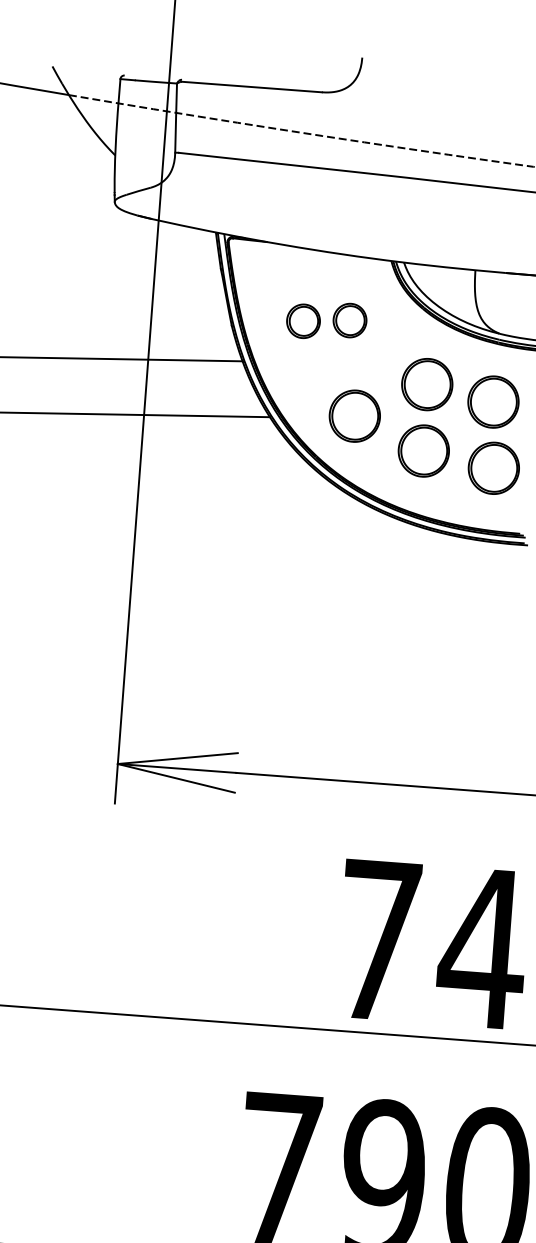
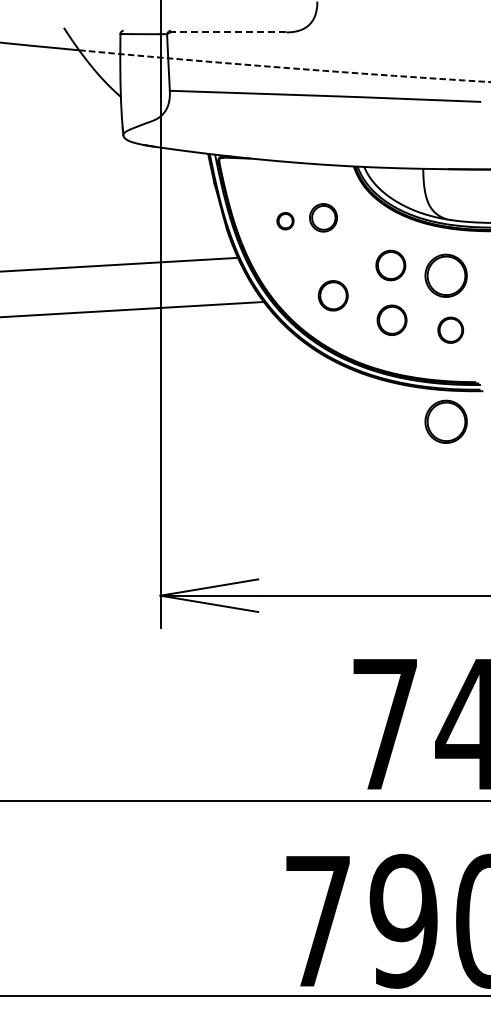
line: (251, 87) -> (228, 32), solid -> dashed
part: (303, 320) -> (285, 220), size x0.6
part: (426, 384) -> (390, 265), size x0.7
part: (353, 415) -> (332, 295), size x0.7
part: (423, 451) -> (391, 320), size x0.7
part: (493, 468) -> (450, 330), size x0.6
part: (479, 578) -> (445, 421), added

